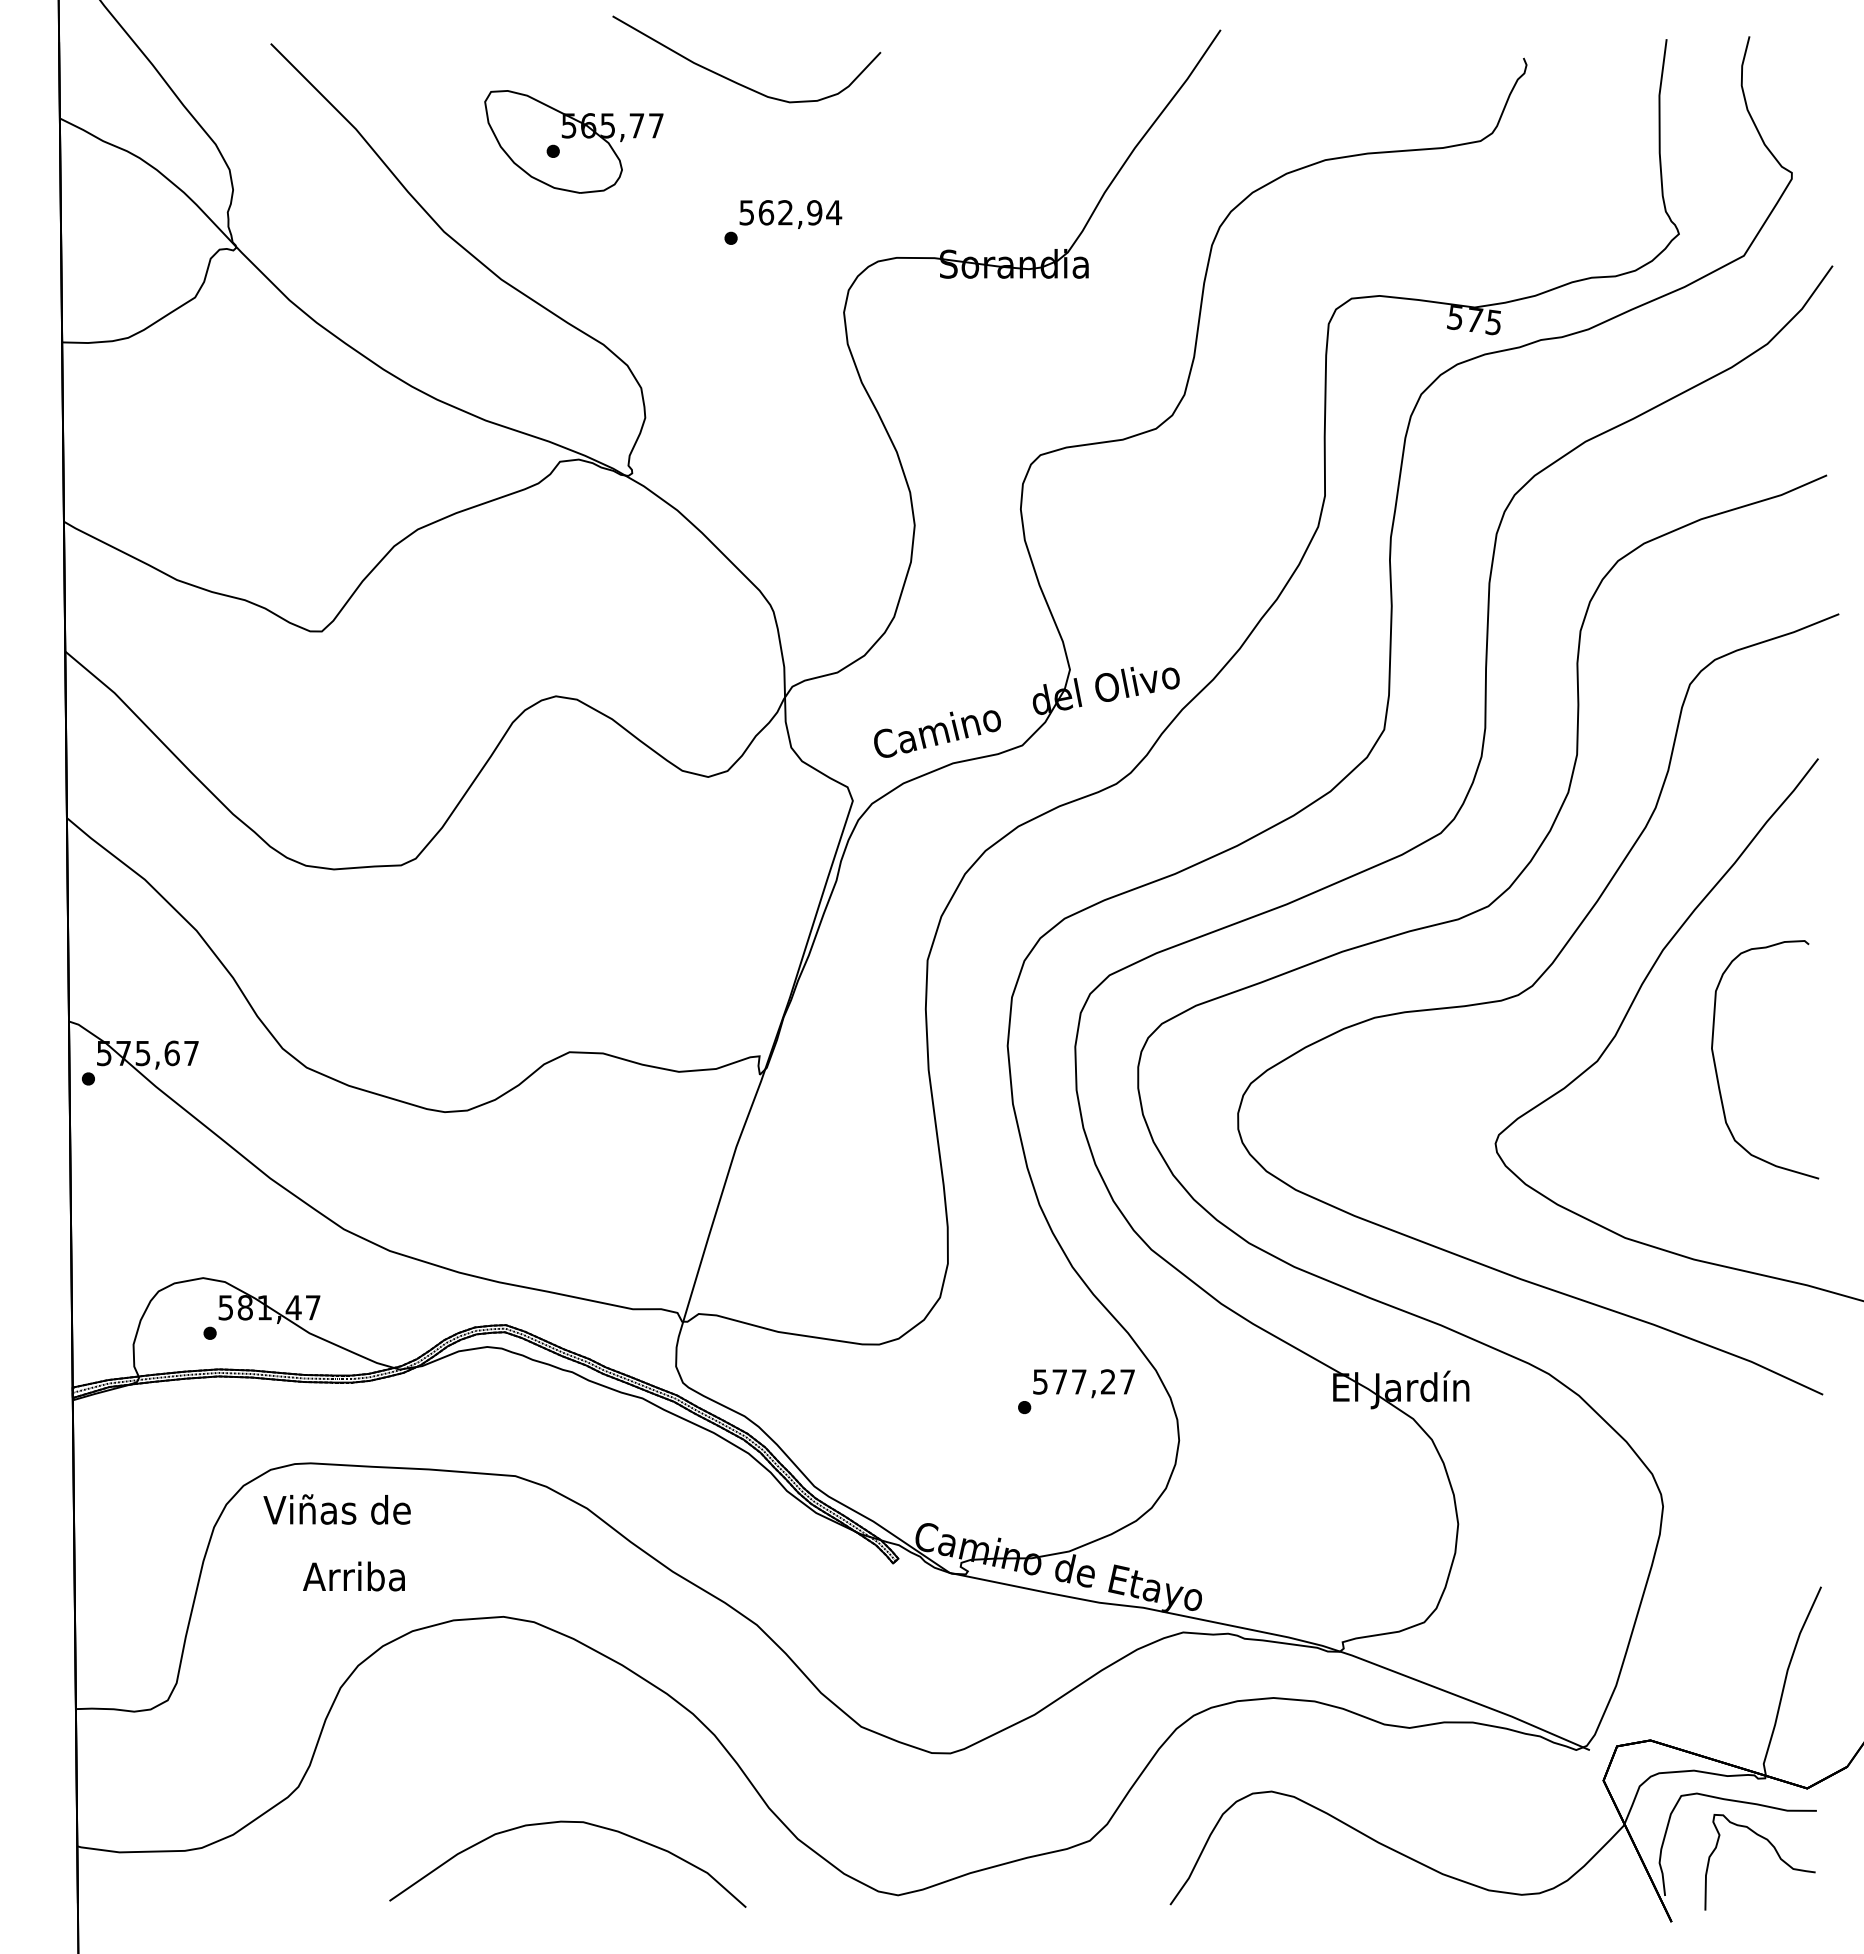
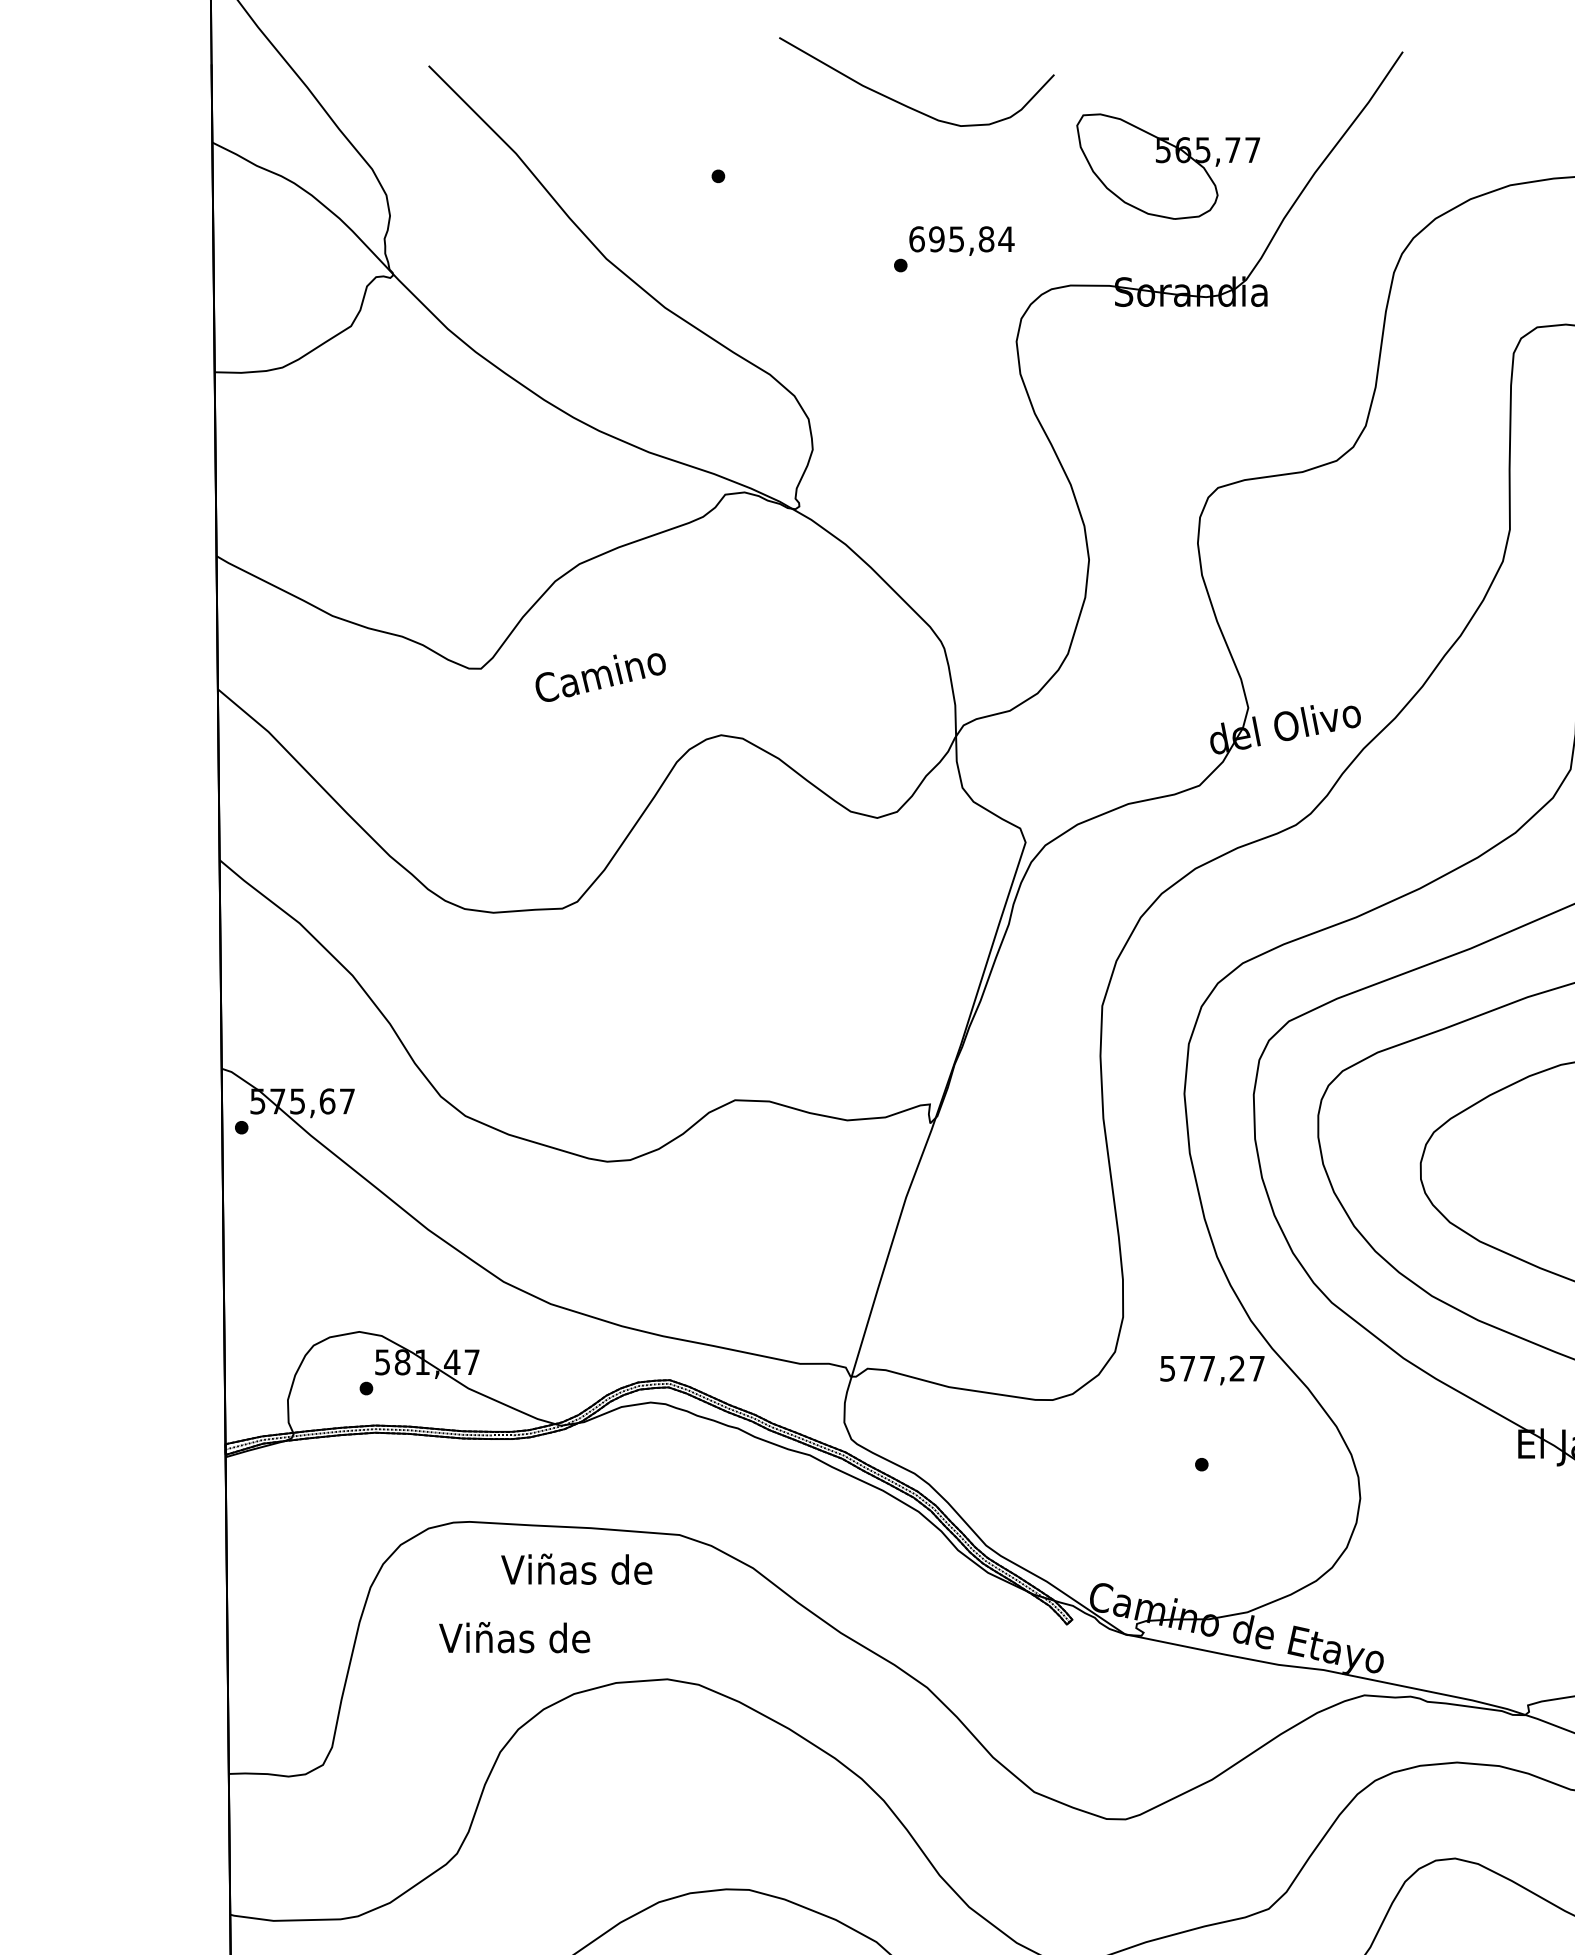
part: (573, 141) -> (1167, 166), moved
text: (780, 212) -> (951, 239), 562,94 -> 695,84
text: (937, 733) -> (600, 676), moved
text: (1083, 1383) -> (1211, 1370), moved
text: (336, 1509) -> (576, 1569), moved
text: (354, 1575) -> (514, 1636), Arriba -> Viñas de

